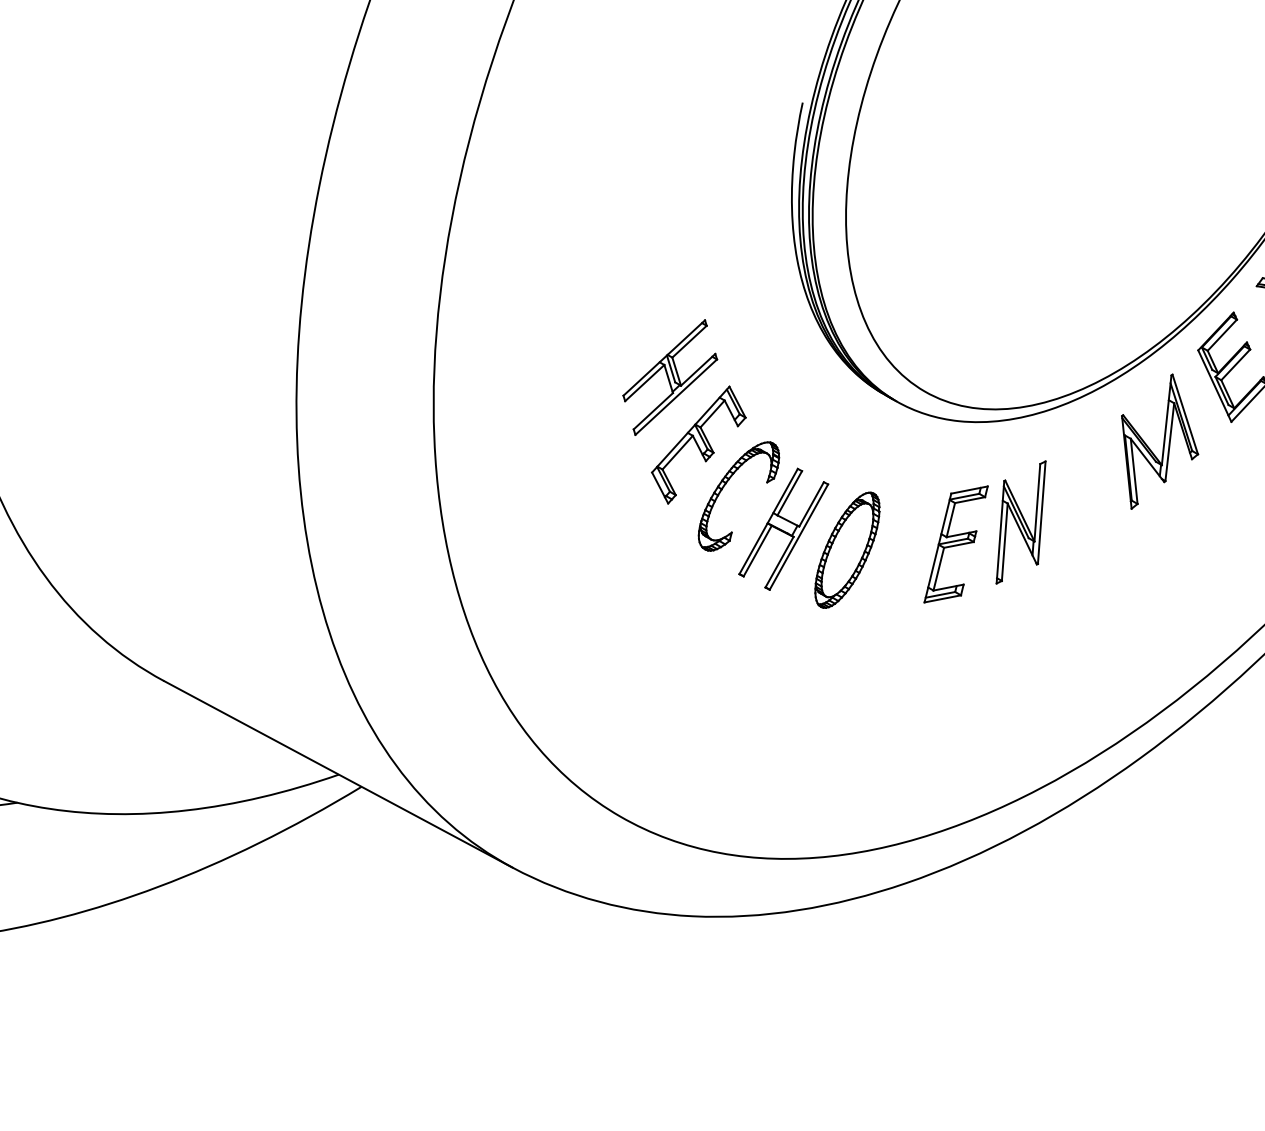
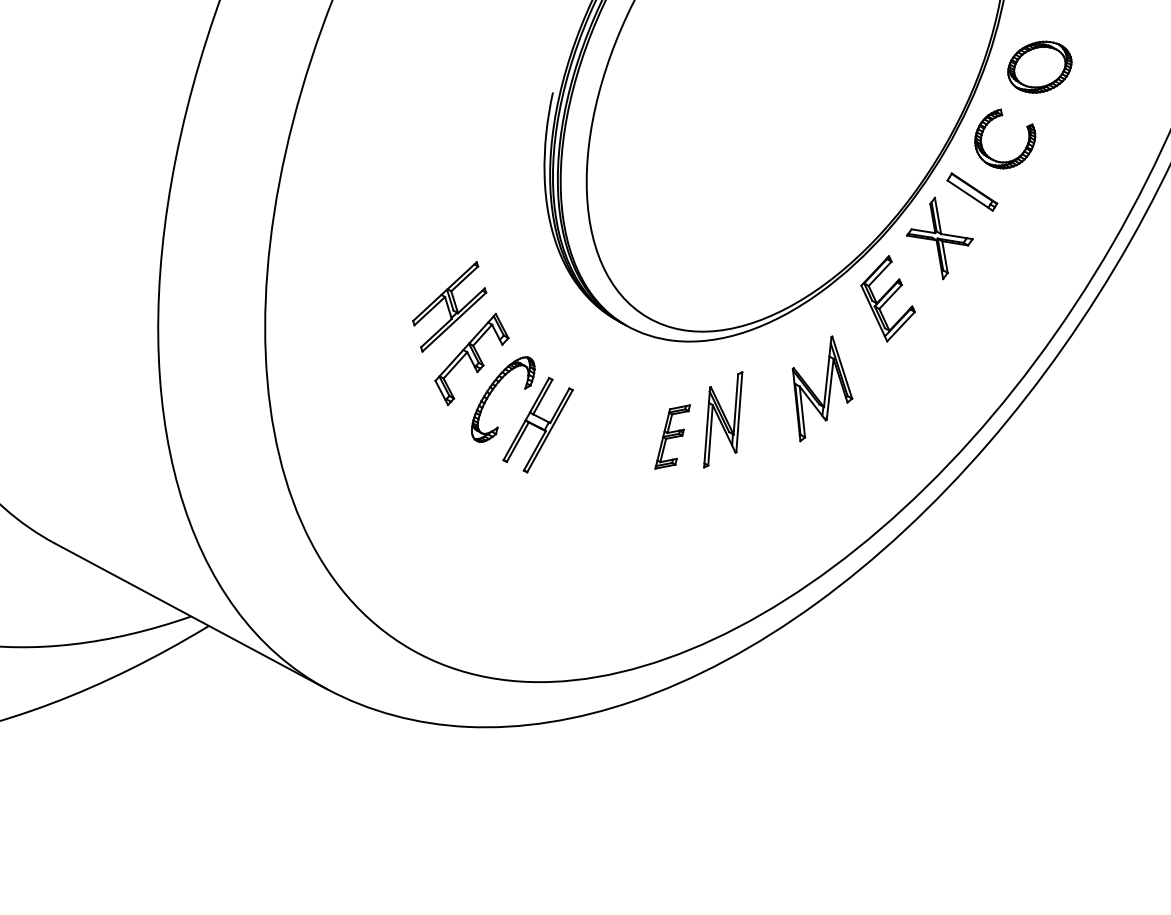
part: (1159, 441) -> (822, 388), moved
part: (956, 543) -> (672, 436), size x0.7
part: (847, 550) -> (587, 441), removed

